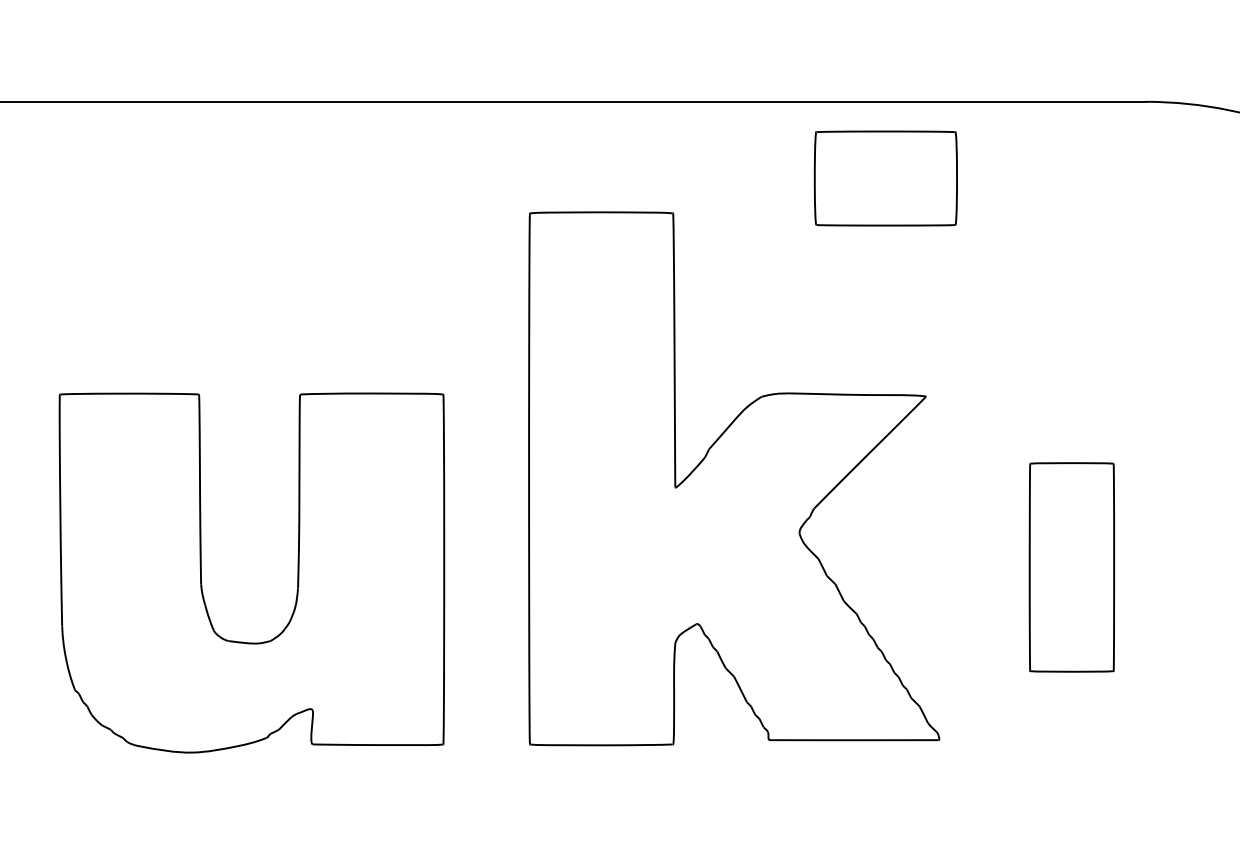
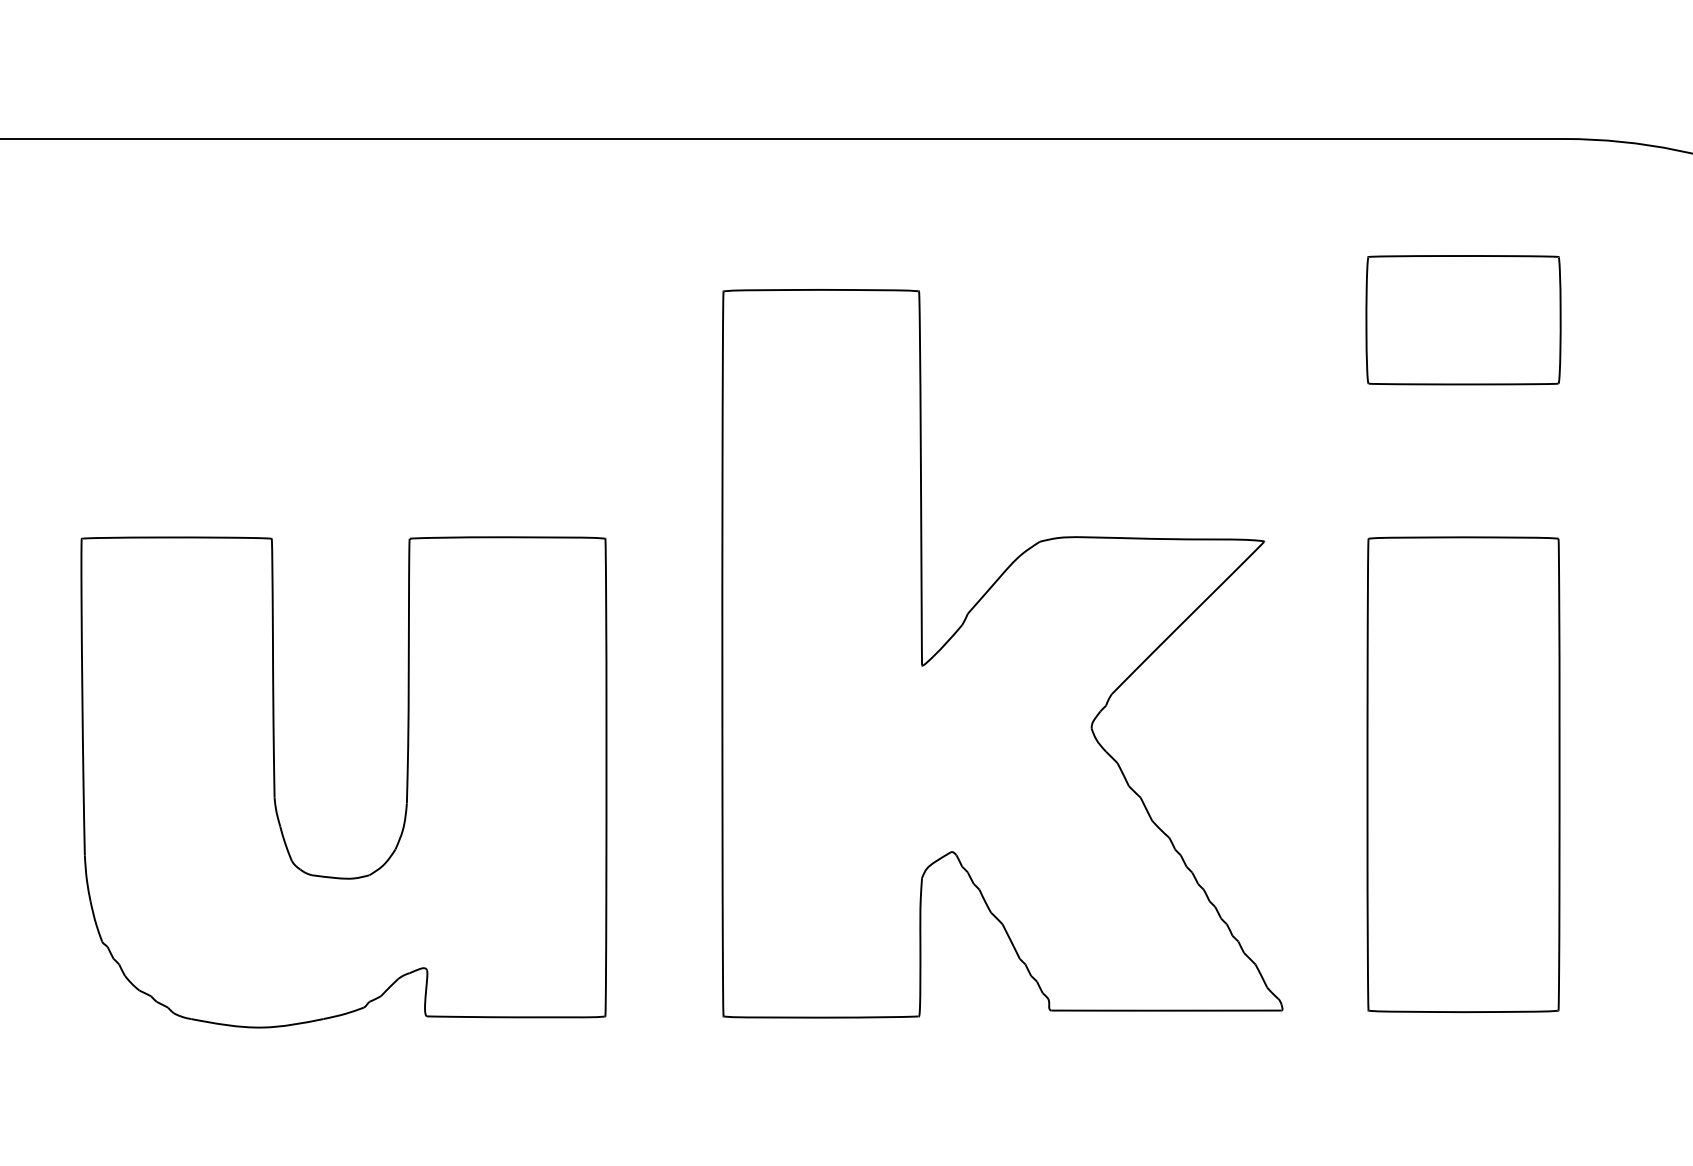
part: (885, 178) -> (1462, 320), moved
part: (1071, 567) -> (1462, 774), size x1.67

